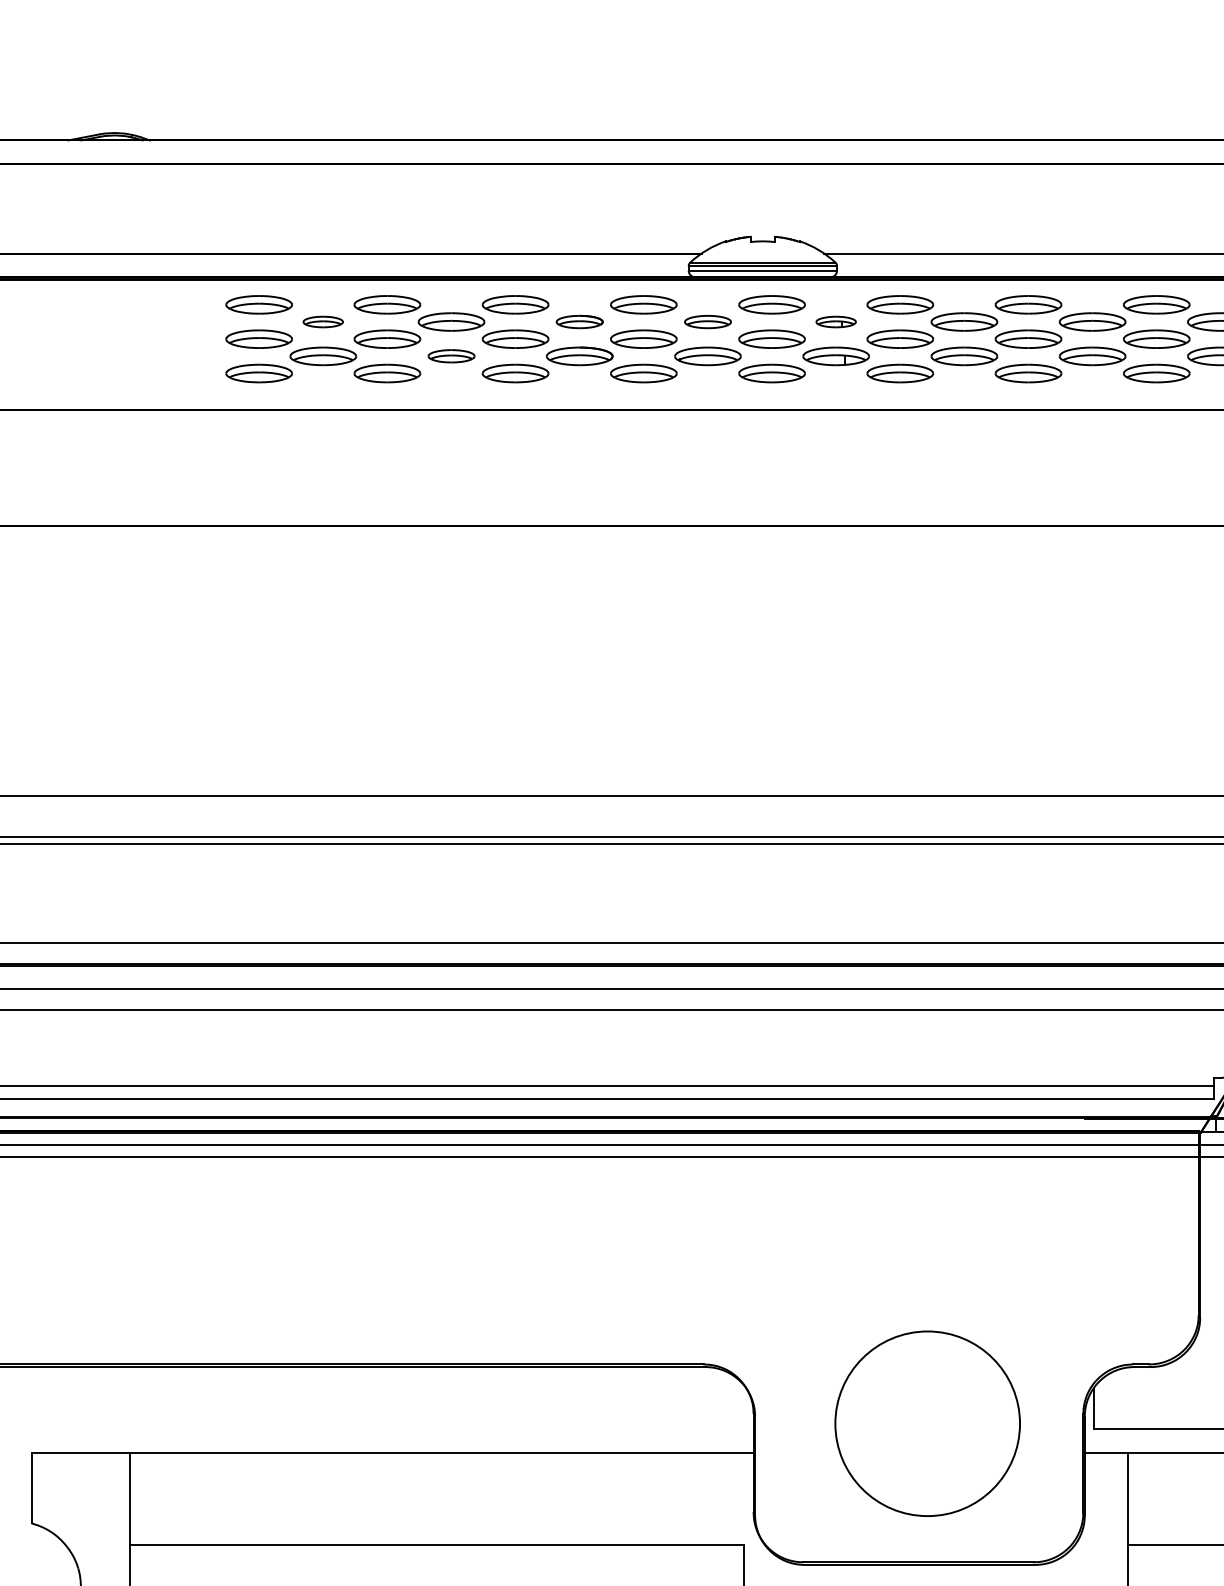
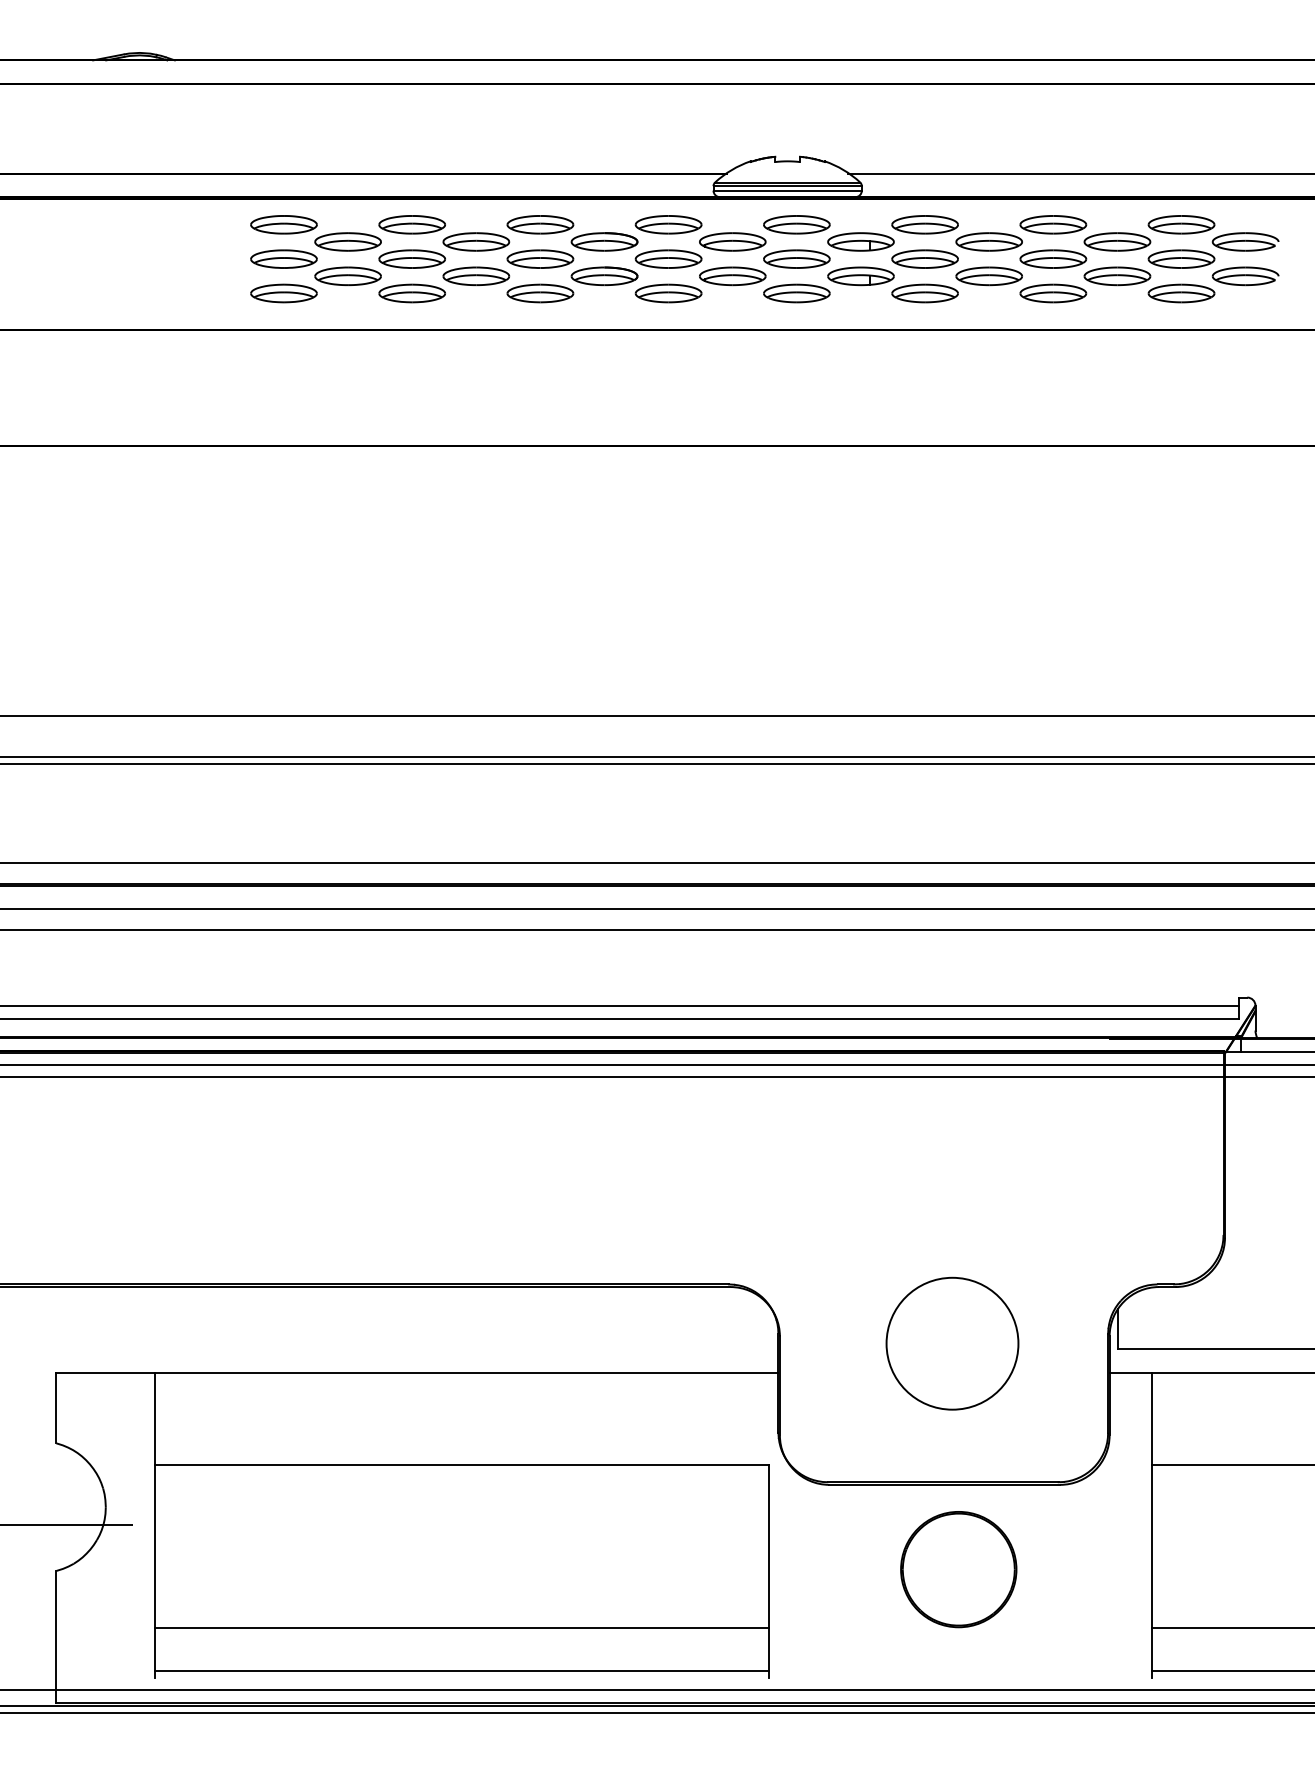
part: (322, 321) -> (347, 241), size x1.67
part: (579, 321) -> (604, 241), size x1.43
part: (707, 321) -> (732, 241), size x1.43
part: (835, 321) -> (860, 241), size x1.67
part: (451, 355) -> (476, 275), size x1.43
circle: (927, 1423) -> (952, 1343), size x0.71

